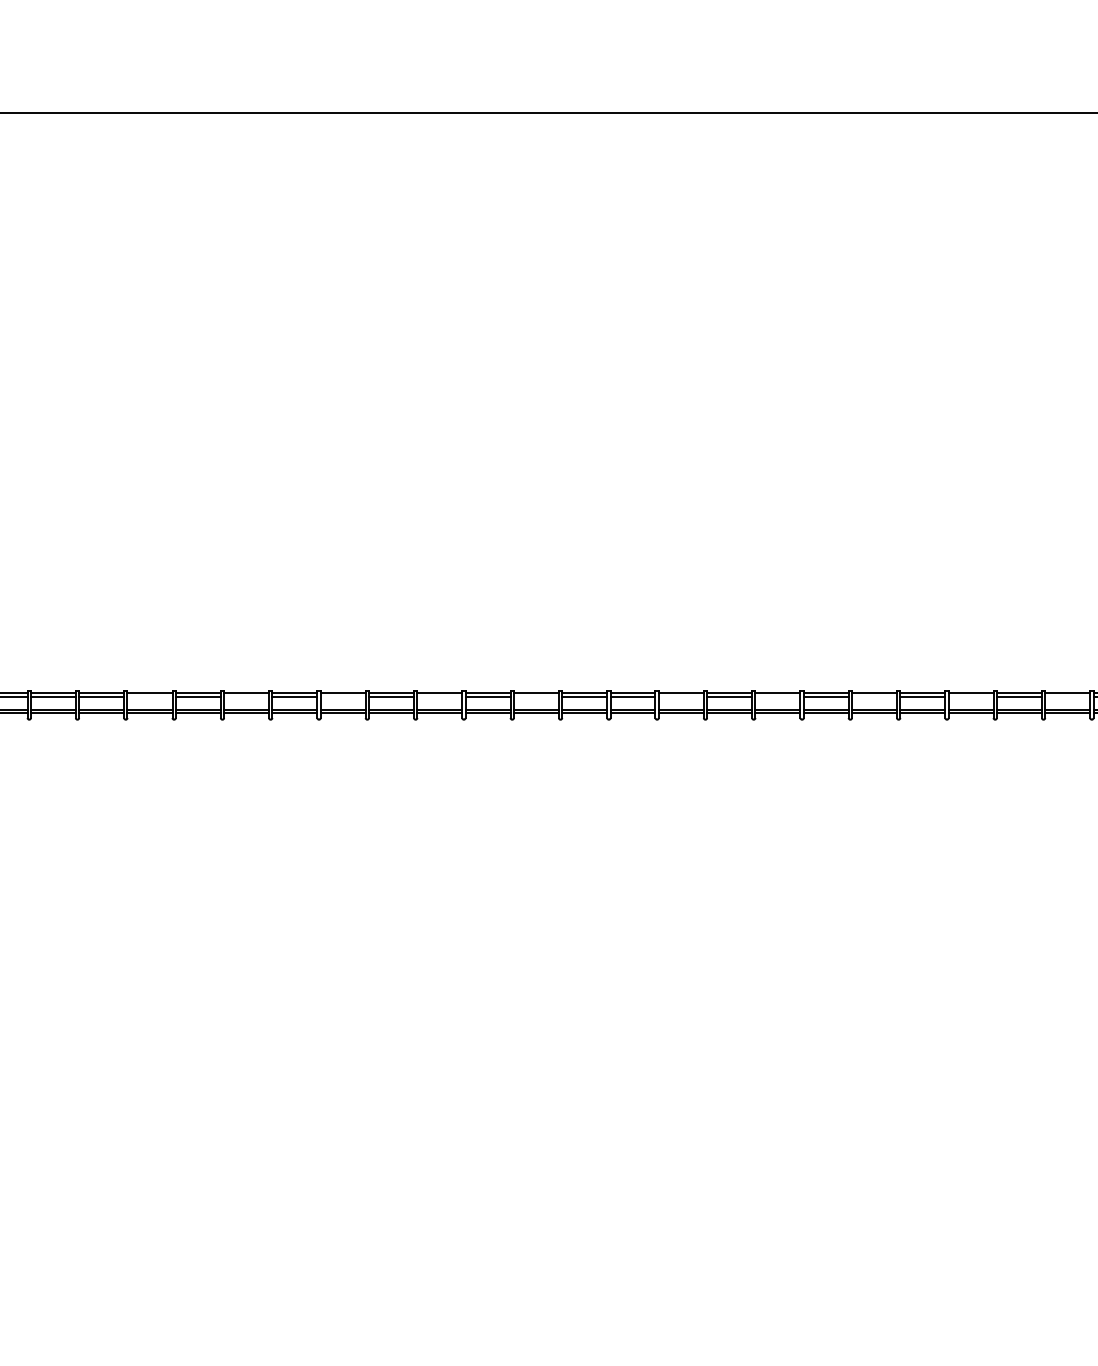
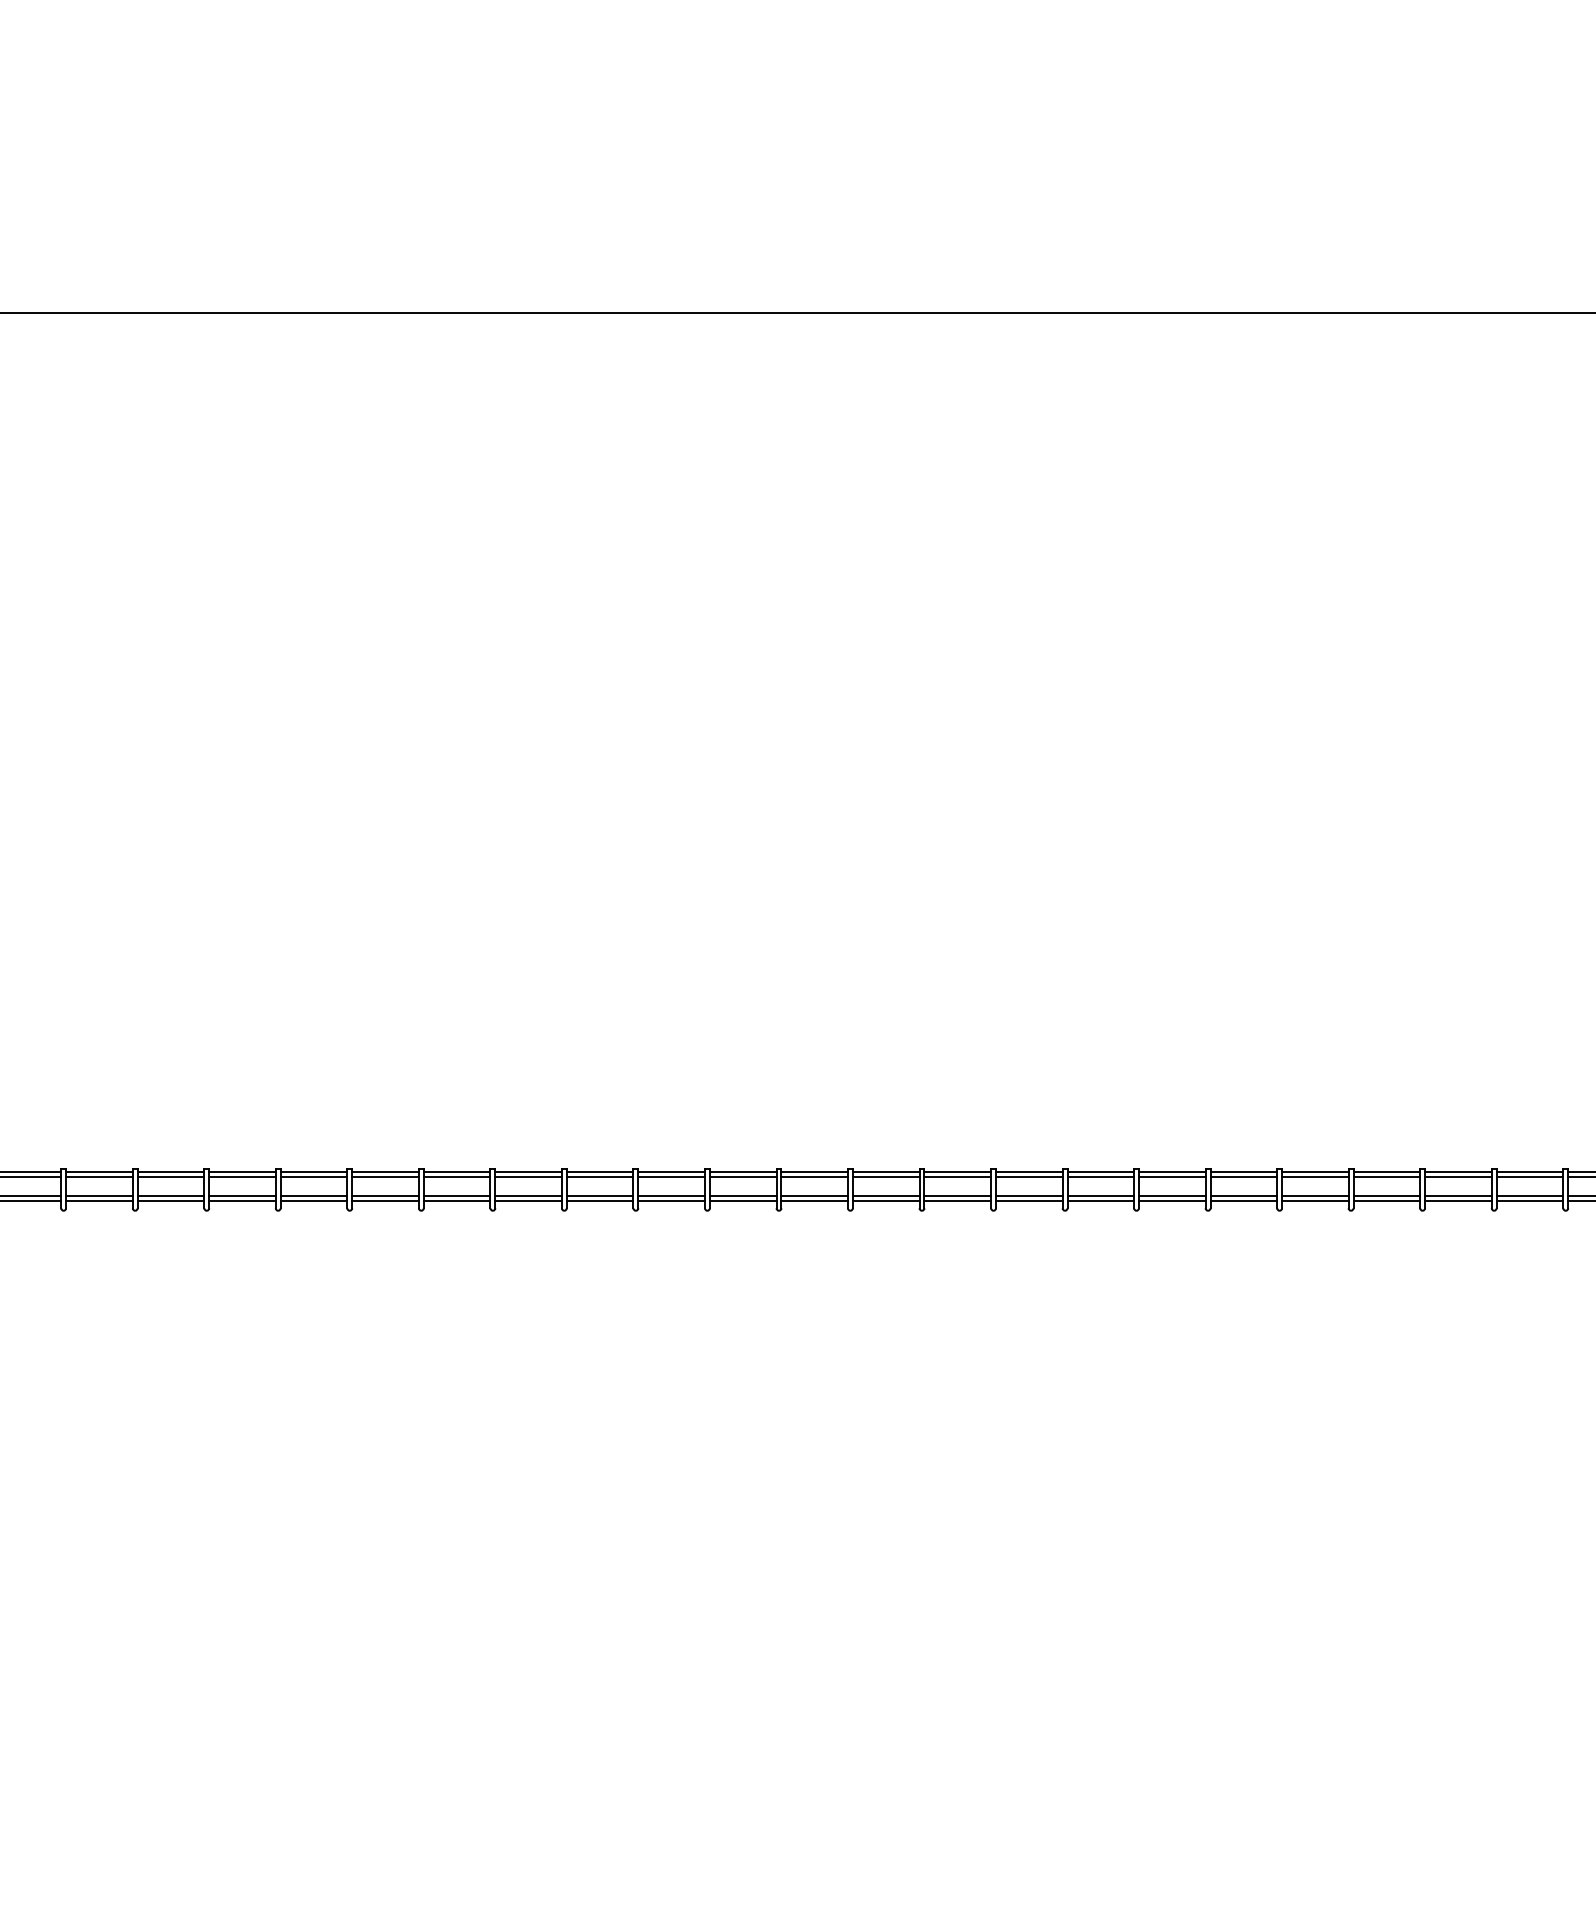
line: (149, 696) -> (98, 1176), added
line: (246, 696) -> (242, 1176), added
line: (342, 696) -> (384, 1176), added
line: (439, 696) -> (528, 1176), added
line: (535, 696) -> (670, 1176), added
line: (680, 696) -> (885, 1176), added
line: (777, 696) -> (1028, 1176), added
line: (874, 696) -> (1172, 1176), added
line: (970, 696) -> (1314, 1176), added
line: (1067, 696) -> (1458, 1176), added

